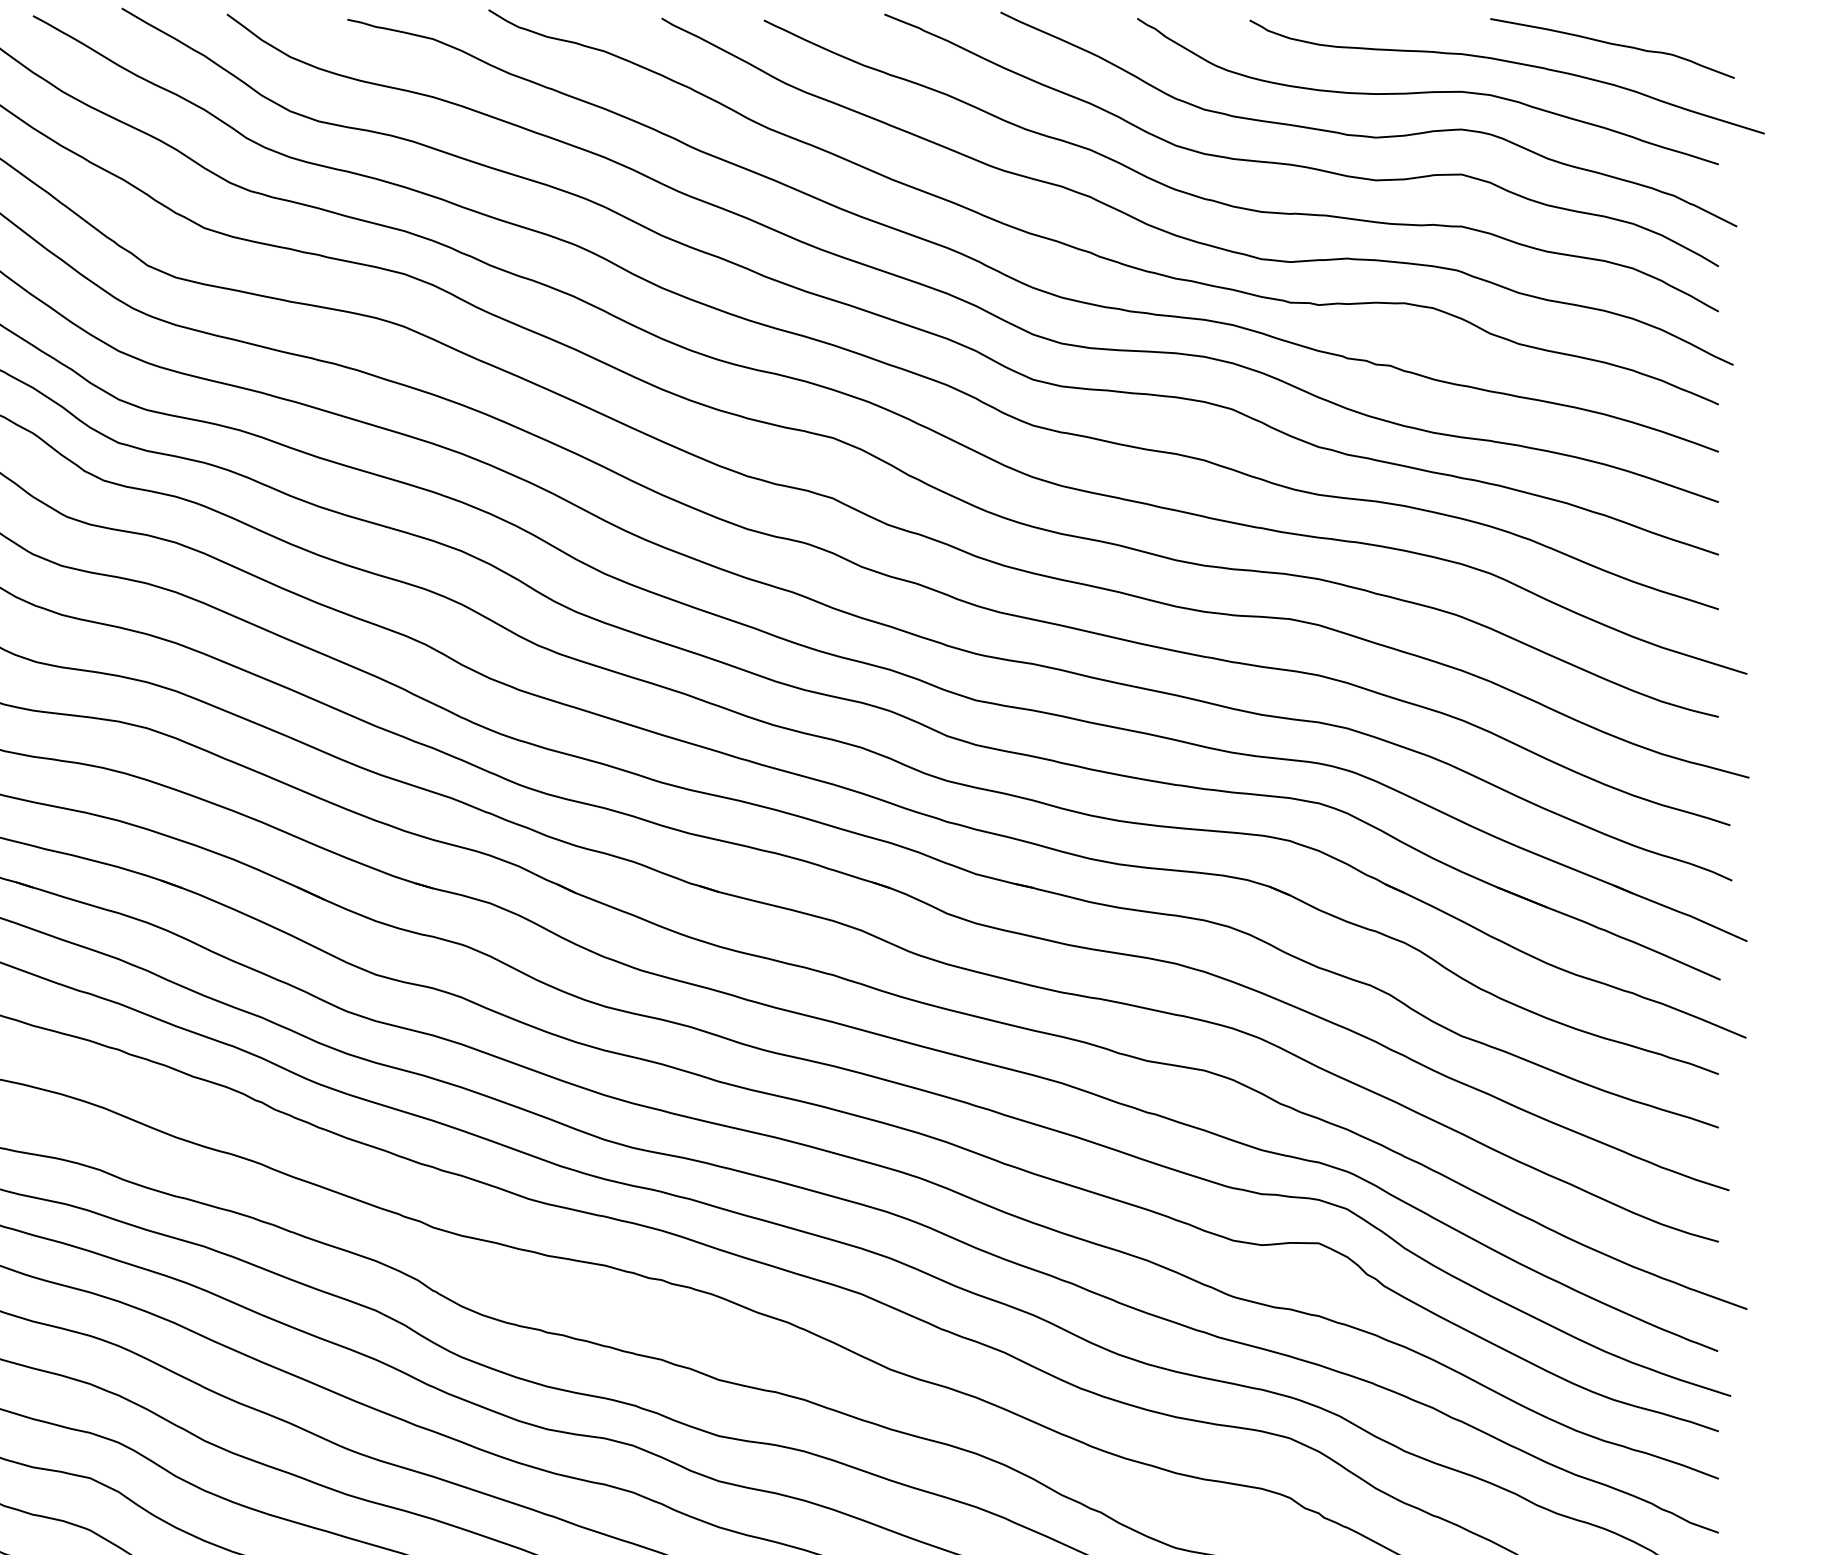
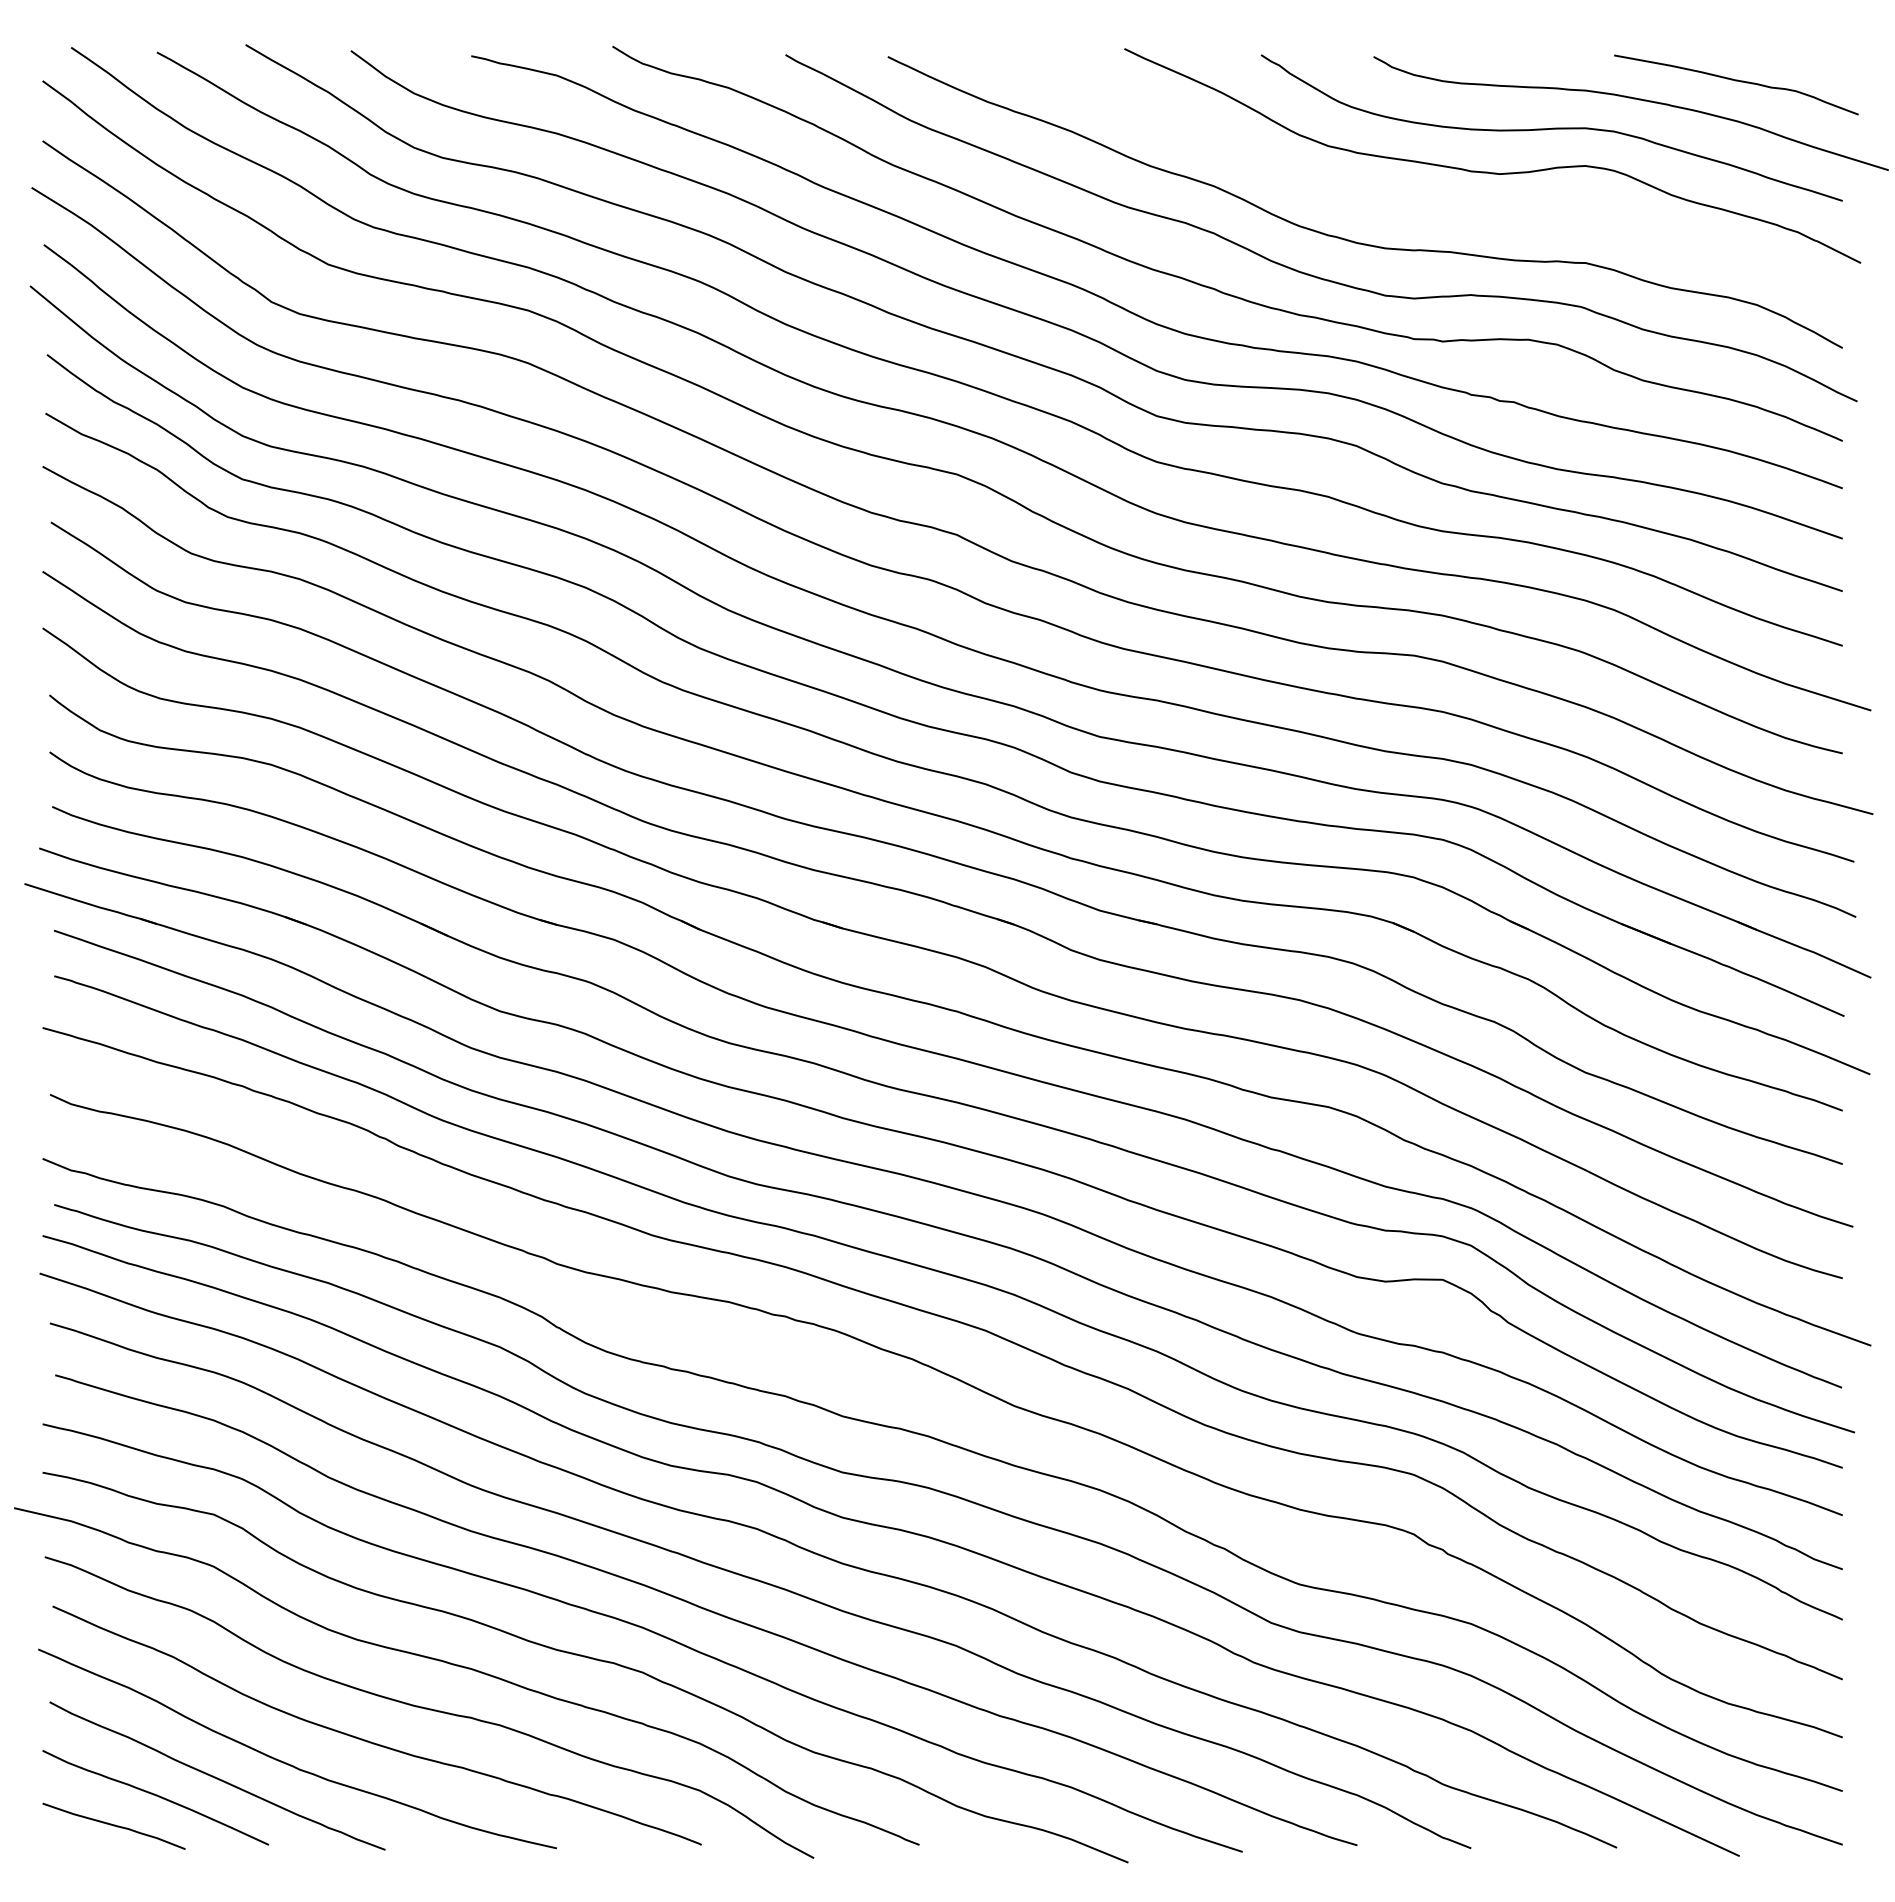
curve: (1294, 164) -> (1418, 200), removed

